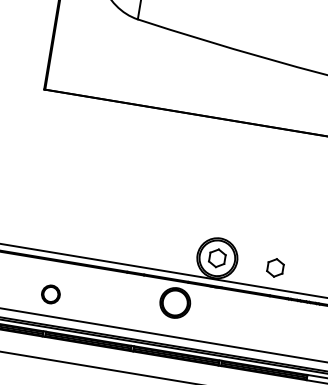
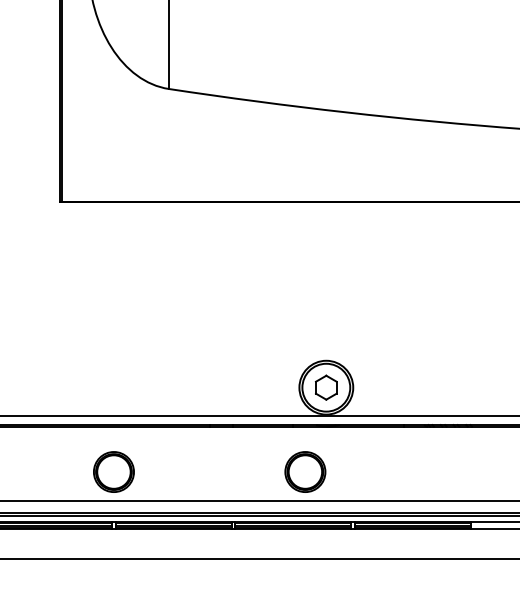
part: (274, 267) -> (404, 387), removed
part: (50, 294) -> (113, 471), size x1.67
part: (175, 302) -> (305, 471), moved

